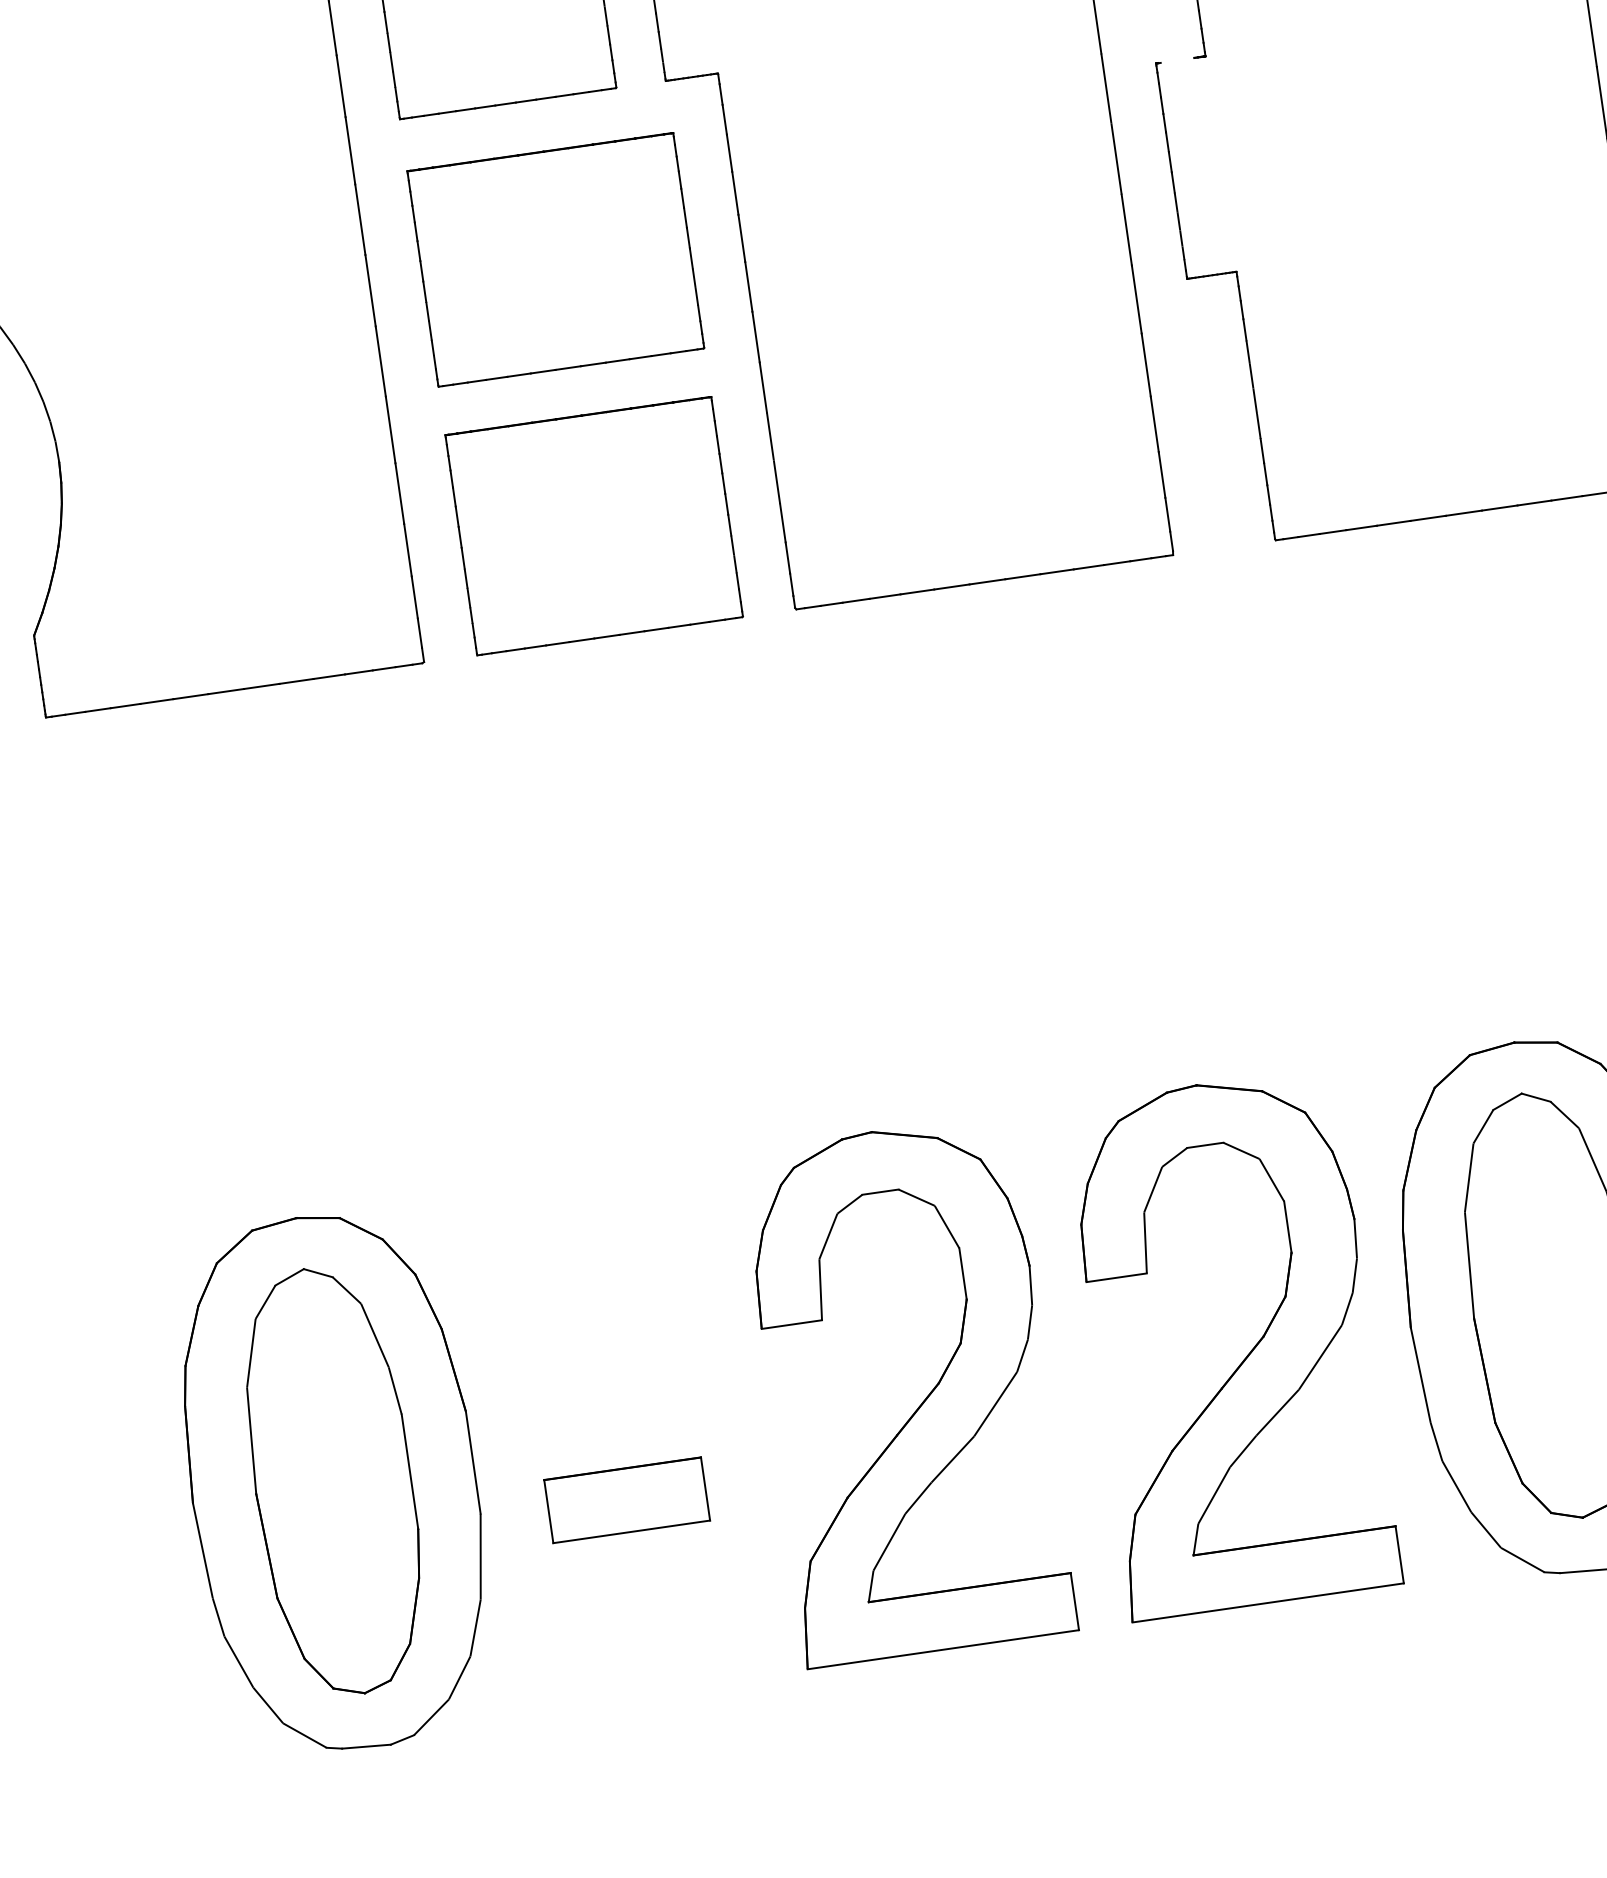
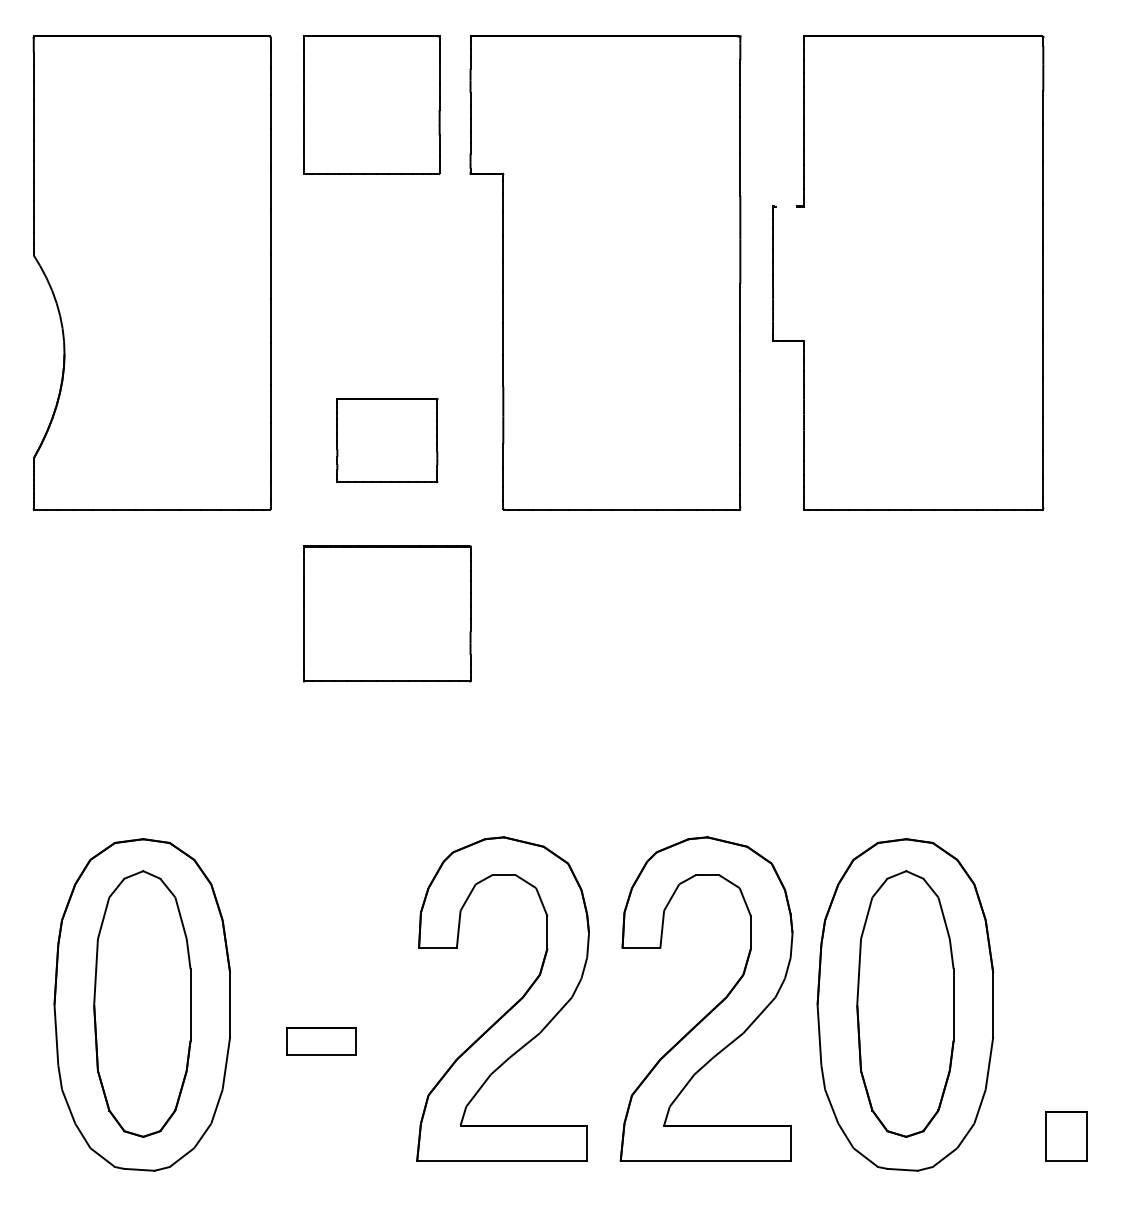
part: (556, 259) -> (387, 613), moved
part: (594, 525) -> (387, 440), size x0.6
part: (625, 1500) -> (320, 1041), size x0.7

